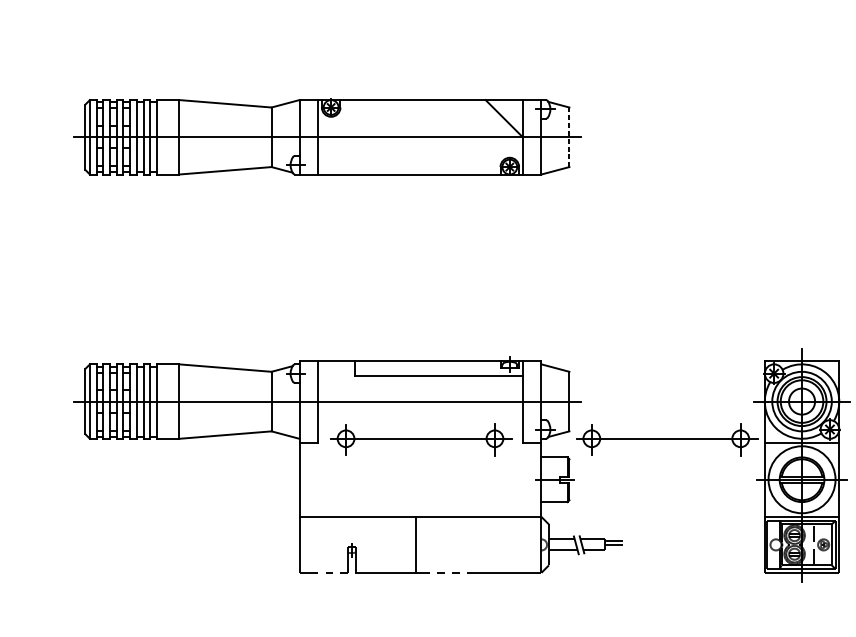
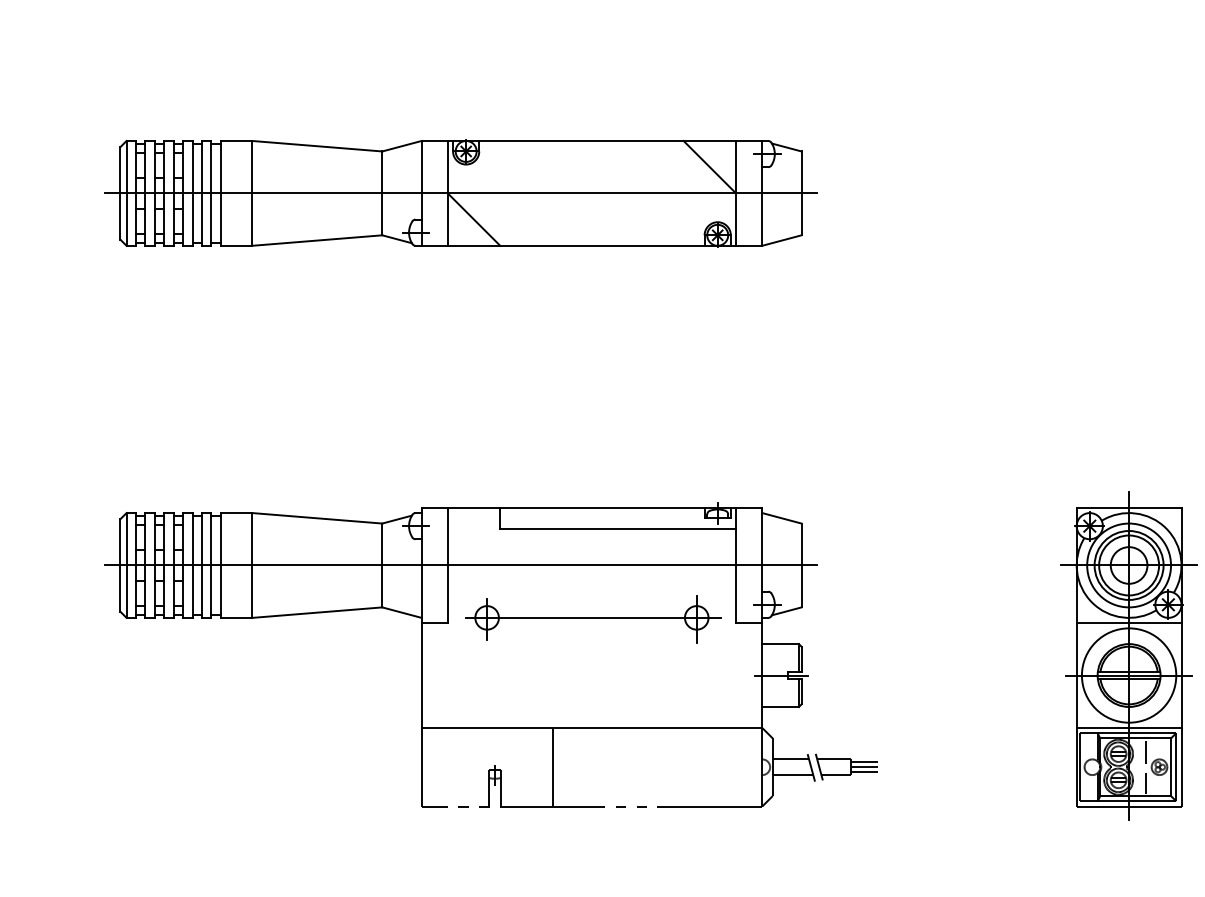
line: (569, 137) -> (801, 193), dashed -> solid
line: (336, 155) -> (473, 219), added
part: (667, 439) -> (939, 619), removed
line: (415, 544) -> (552, 766), moved
line: (614, 548) -> (864, 772), added

